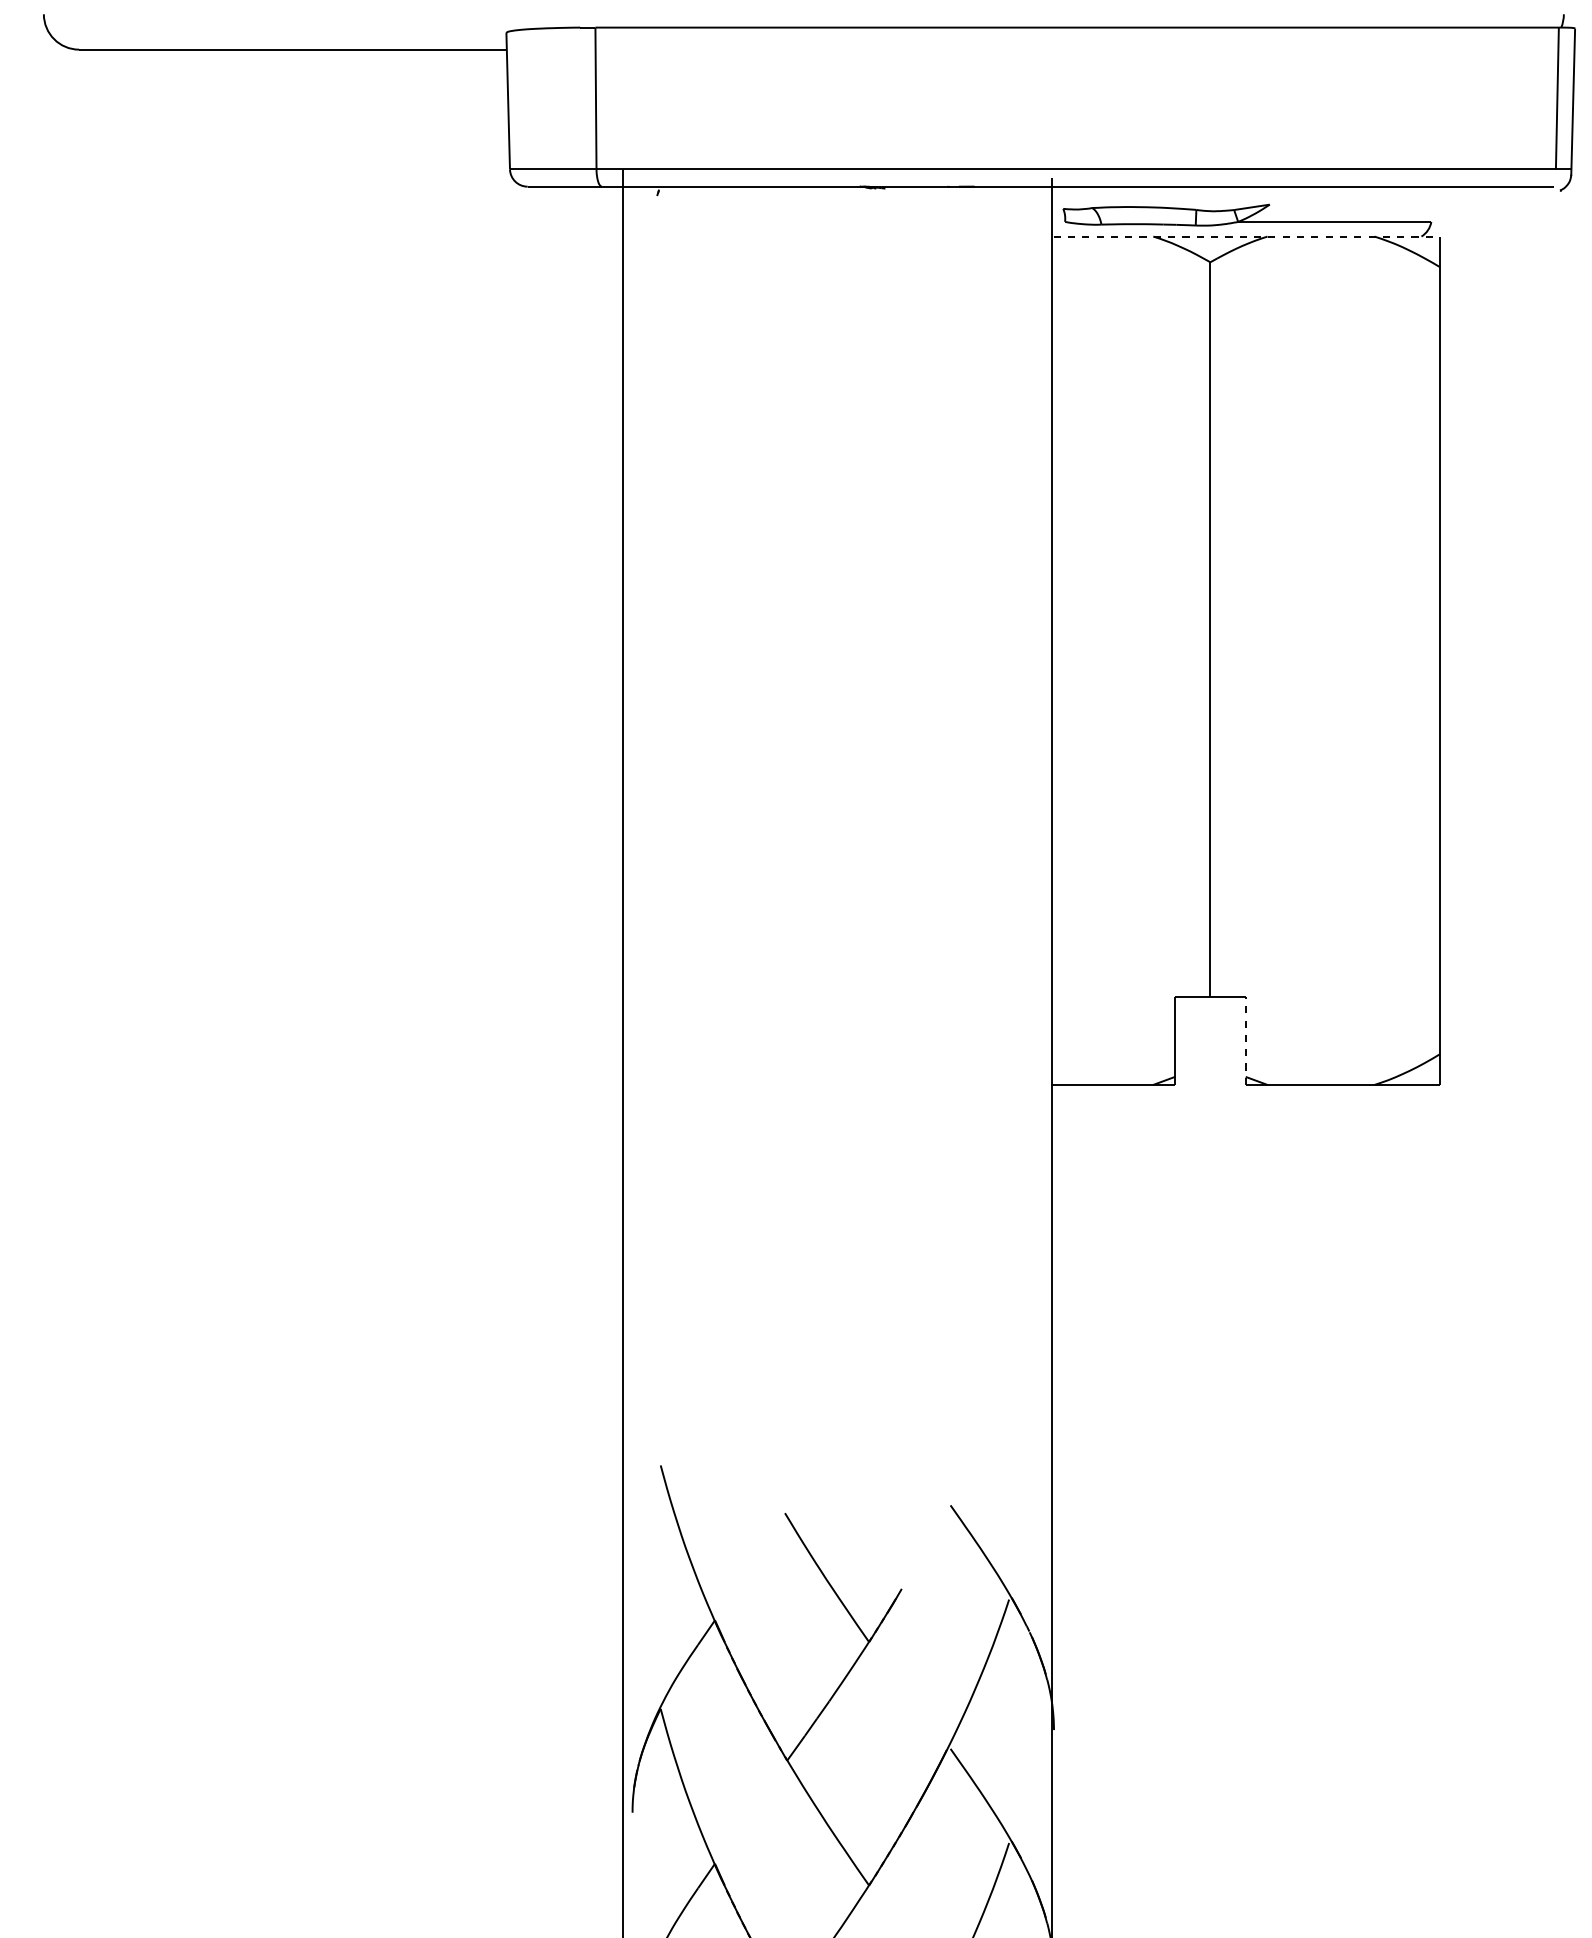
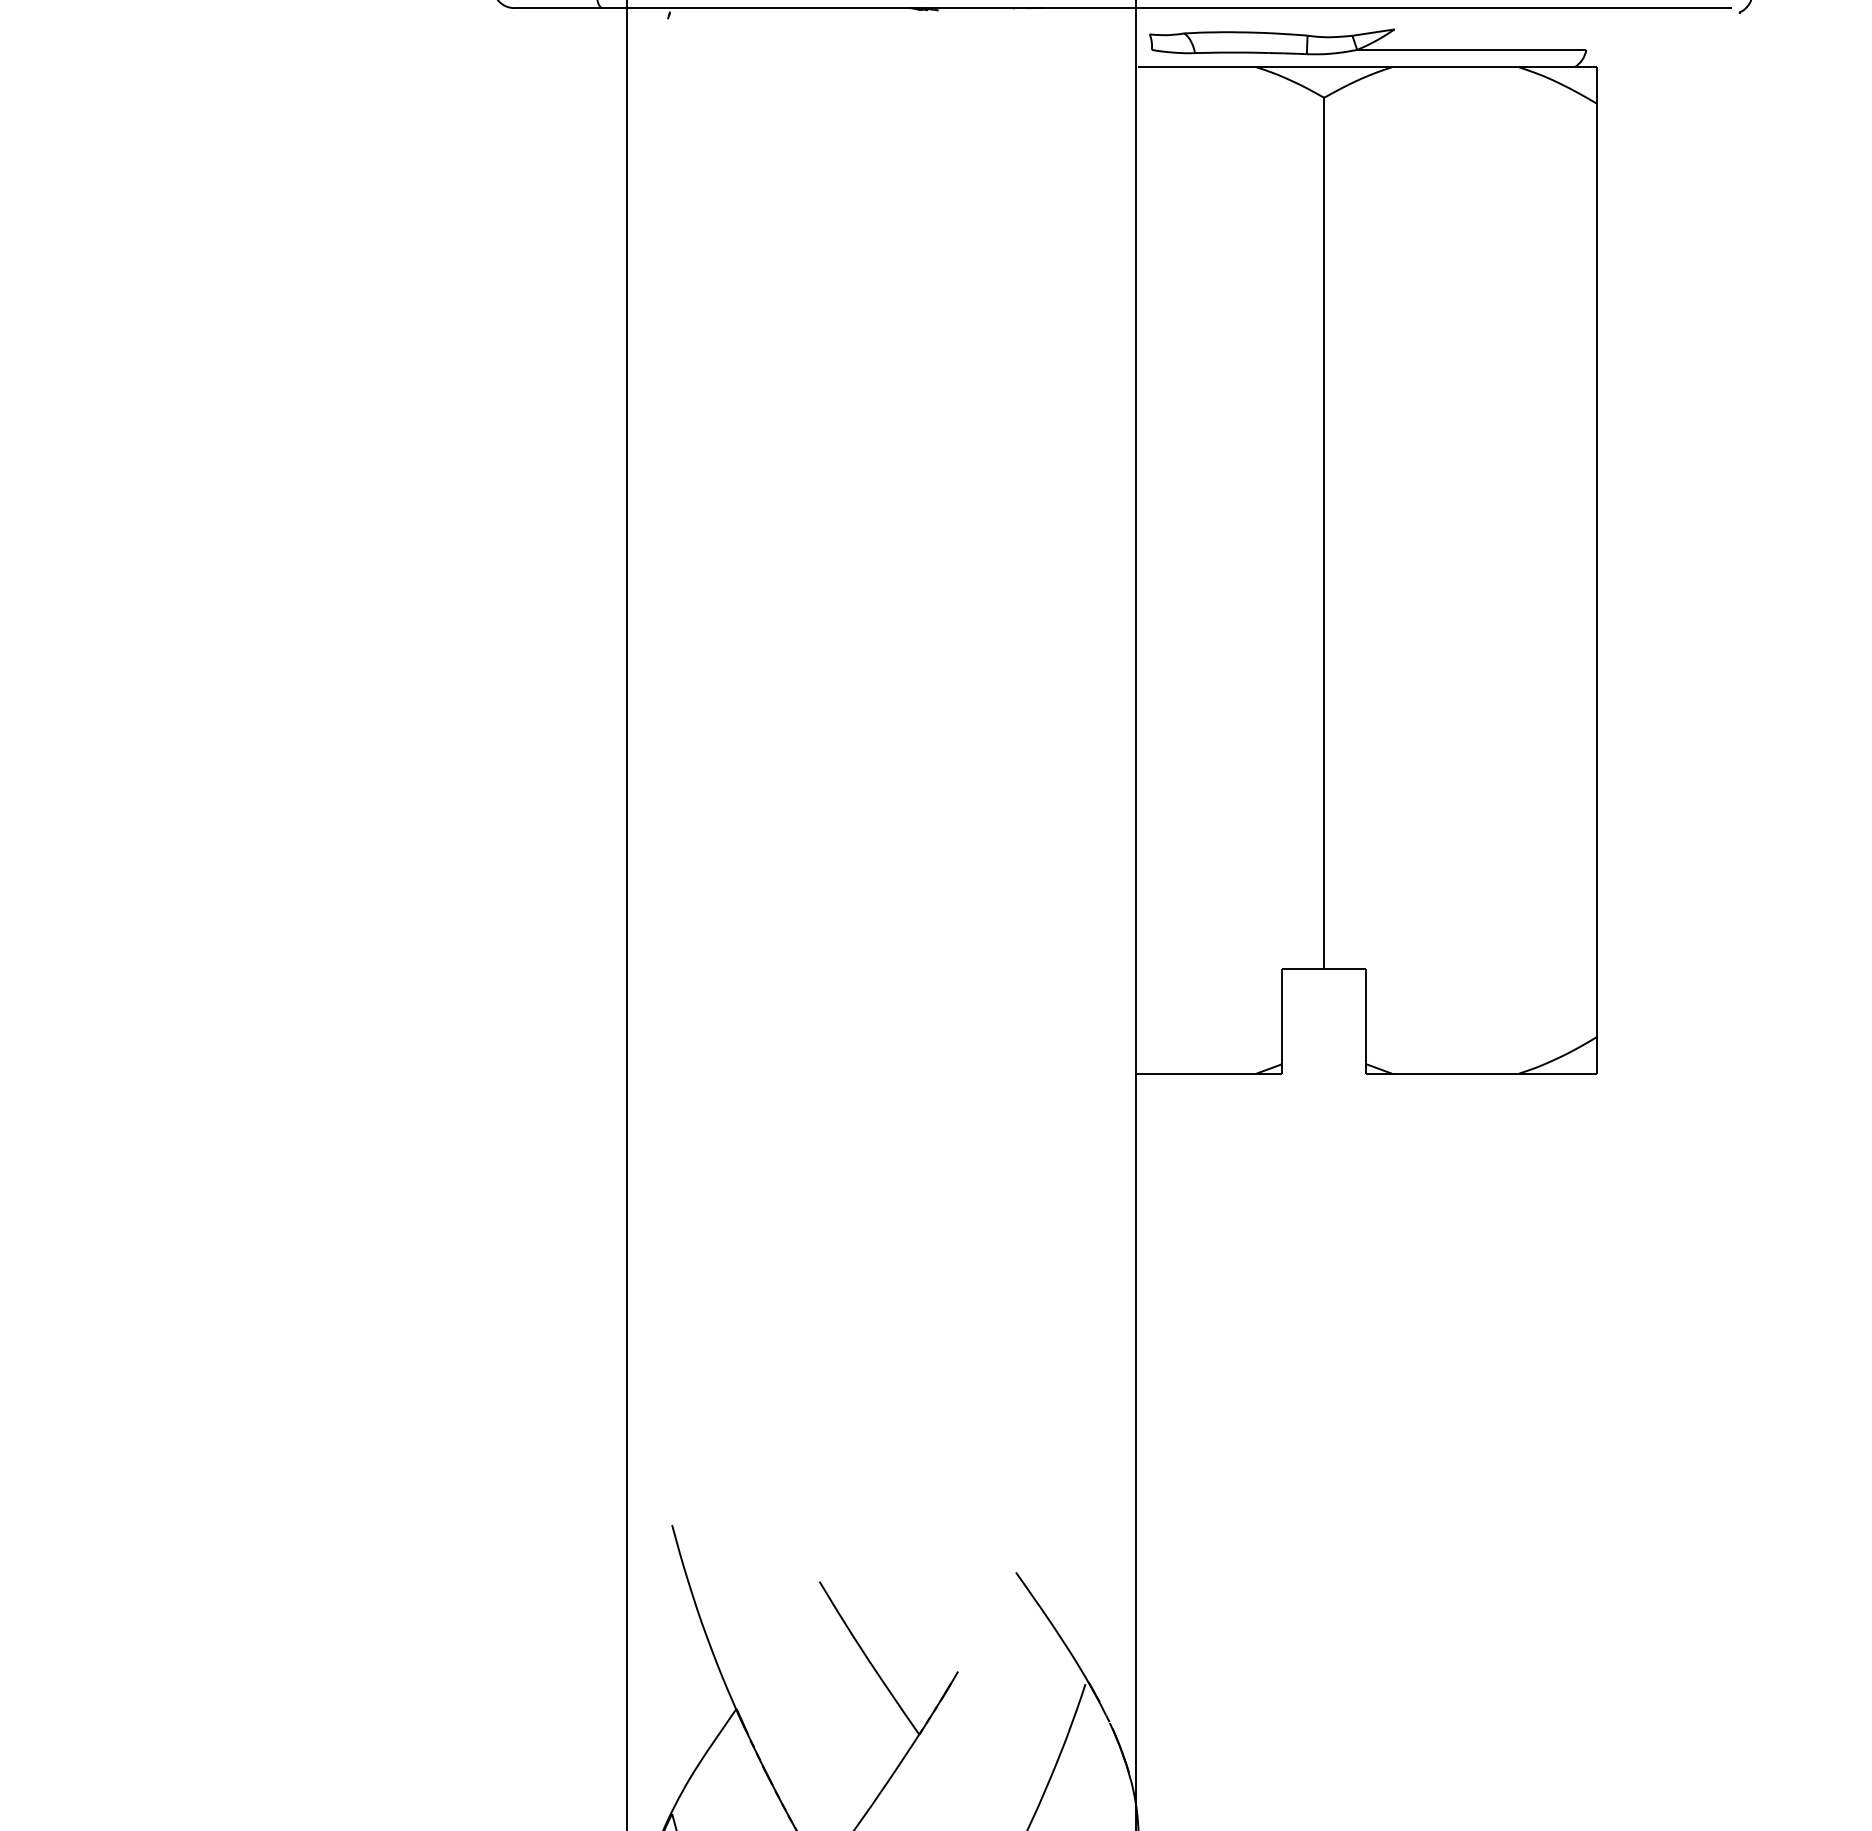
line: (1247, 236) -> (1368, 67), dashed -> solid
line: (1245, 1040) -> (1365, 1020), dashed -> solid

